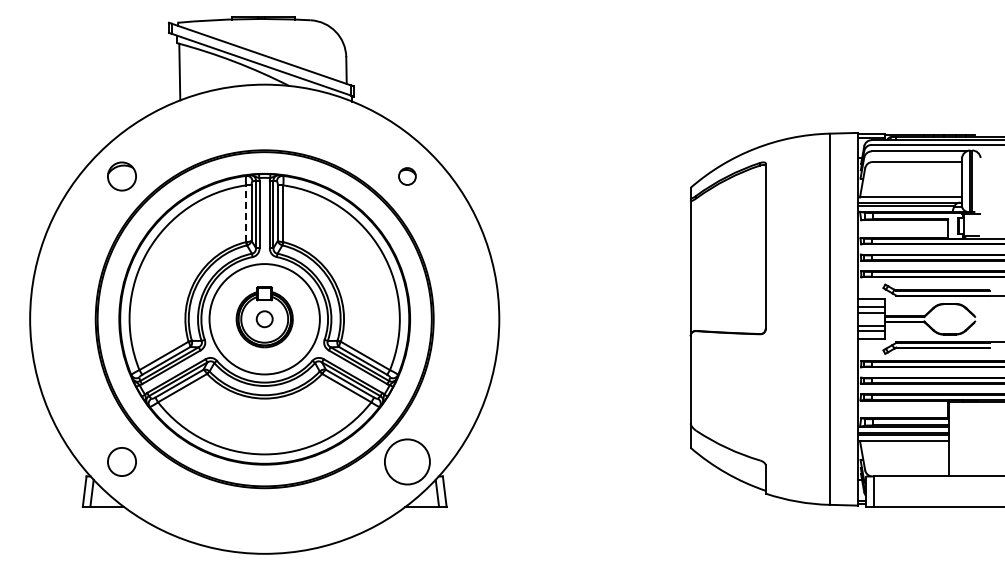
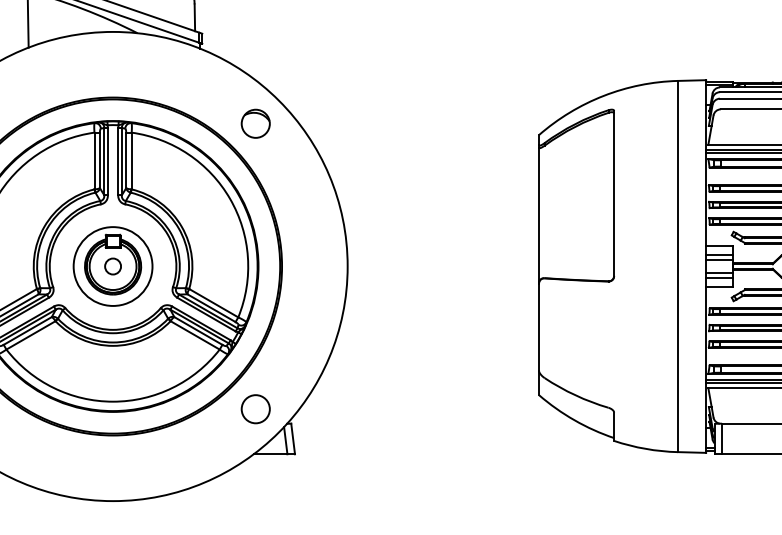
part: (407, 176) -> (255, 123), size x1.67
line: (246, 213) -> (94, 160), dashed -> solid
circle: (264, 318) -> (112, 265), size x0.71
circle: (407, 461) -> (255, 408), size x0.62

